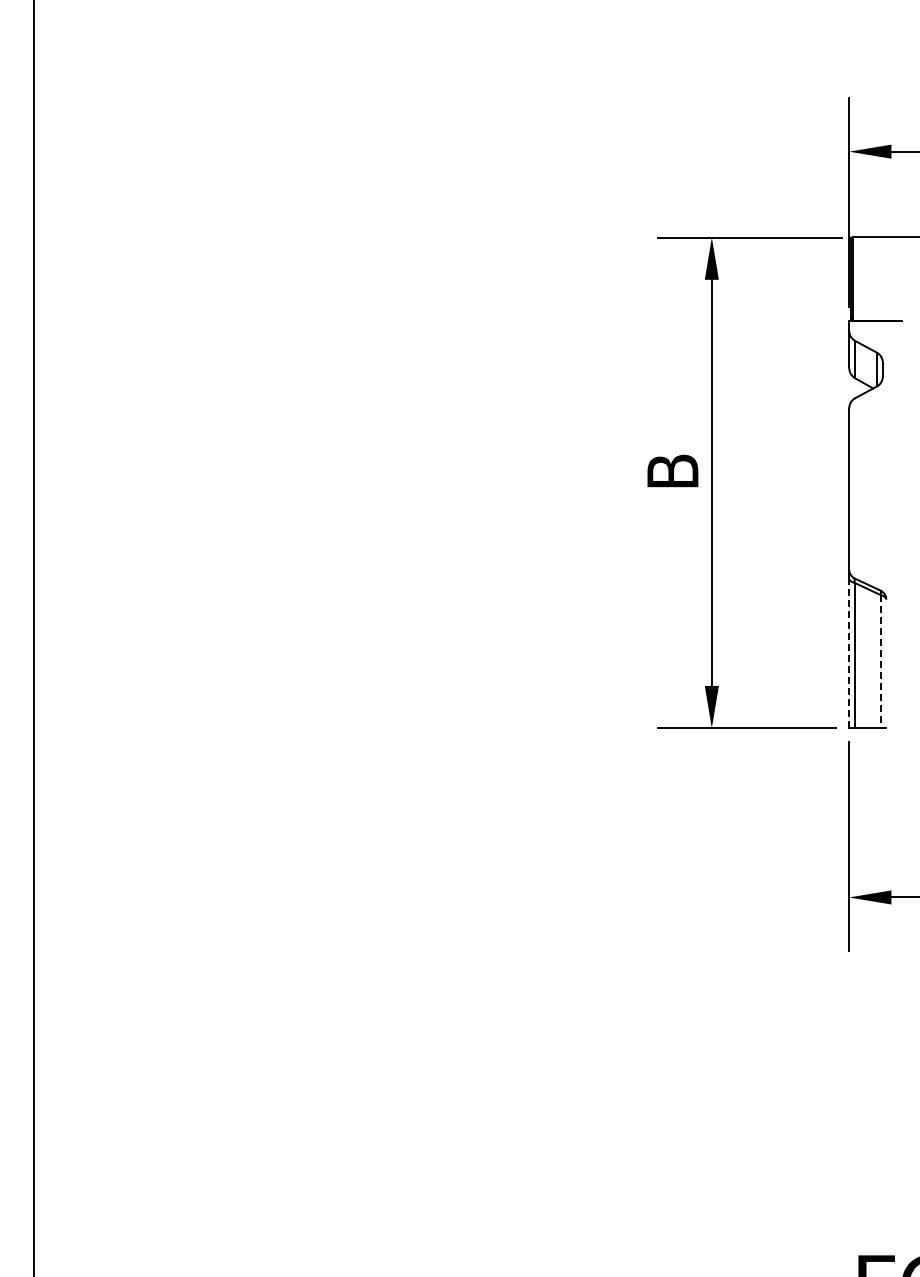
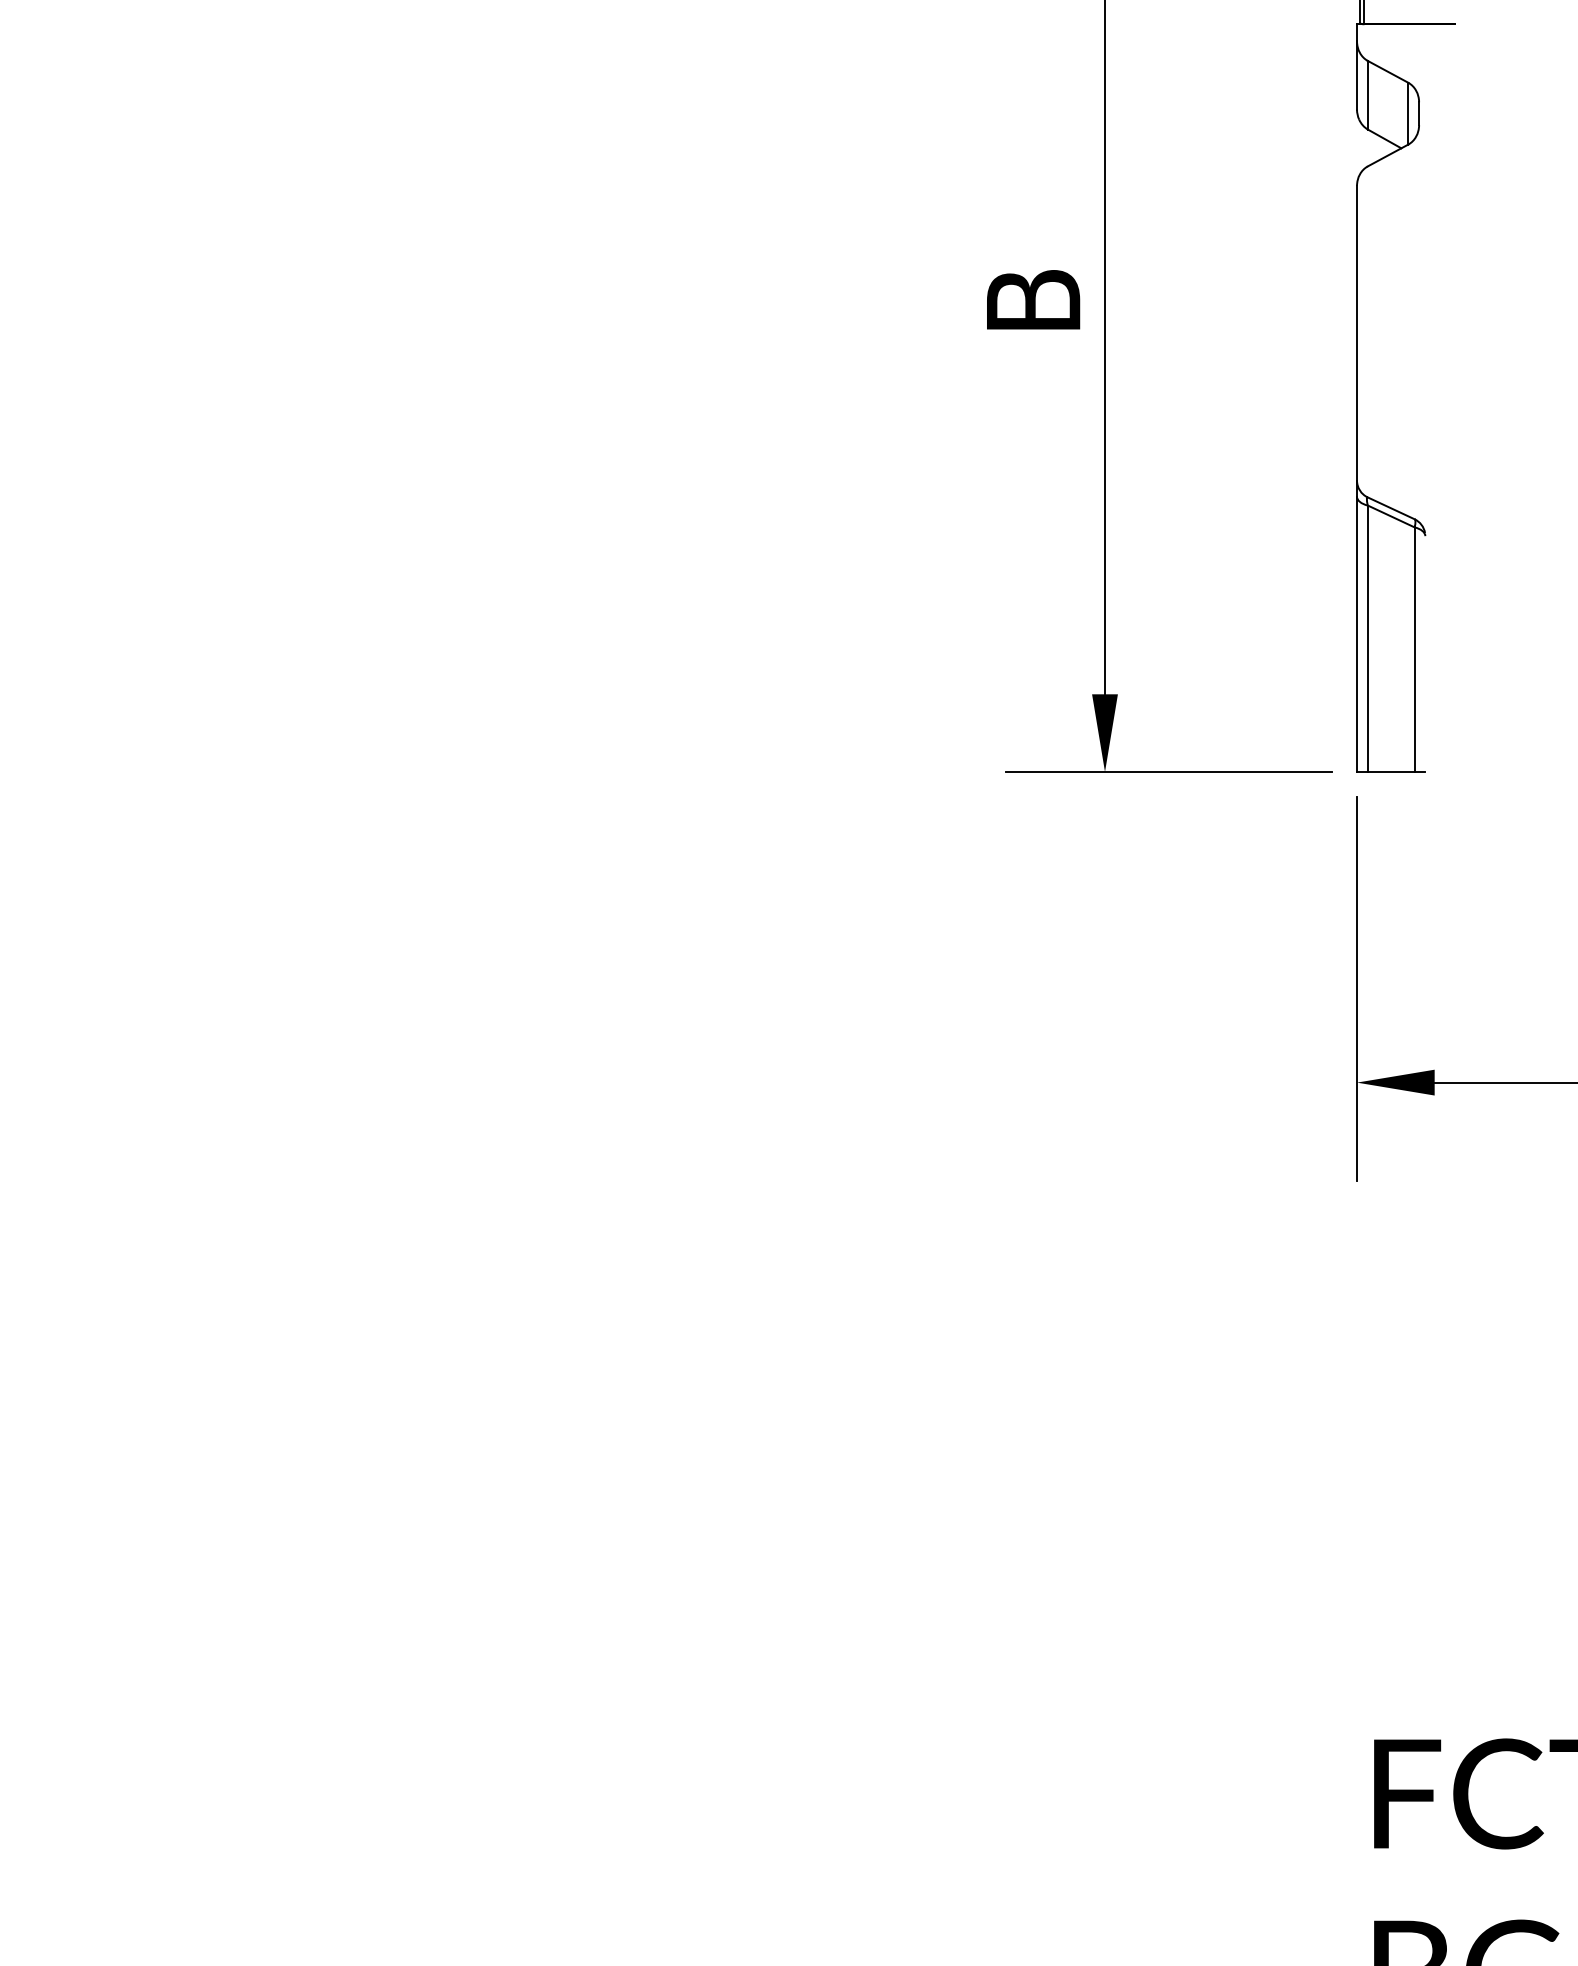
line: (849, 653) -> (1357, 634), dashed -> solid
line: (880, 661) -> (1414, 649), dashed -> solid

